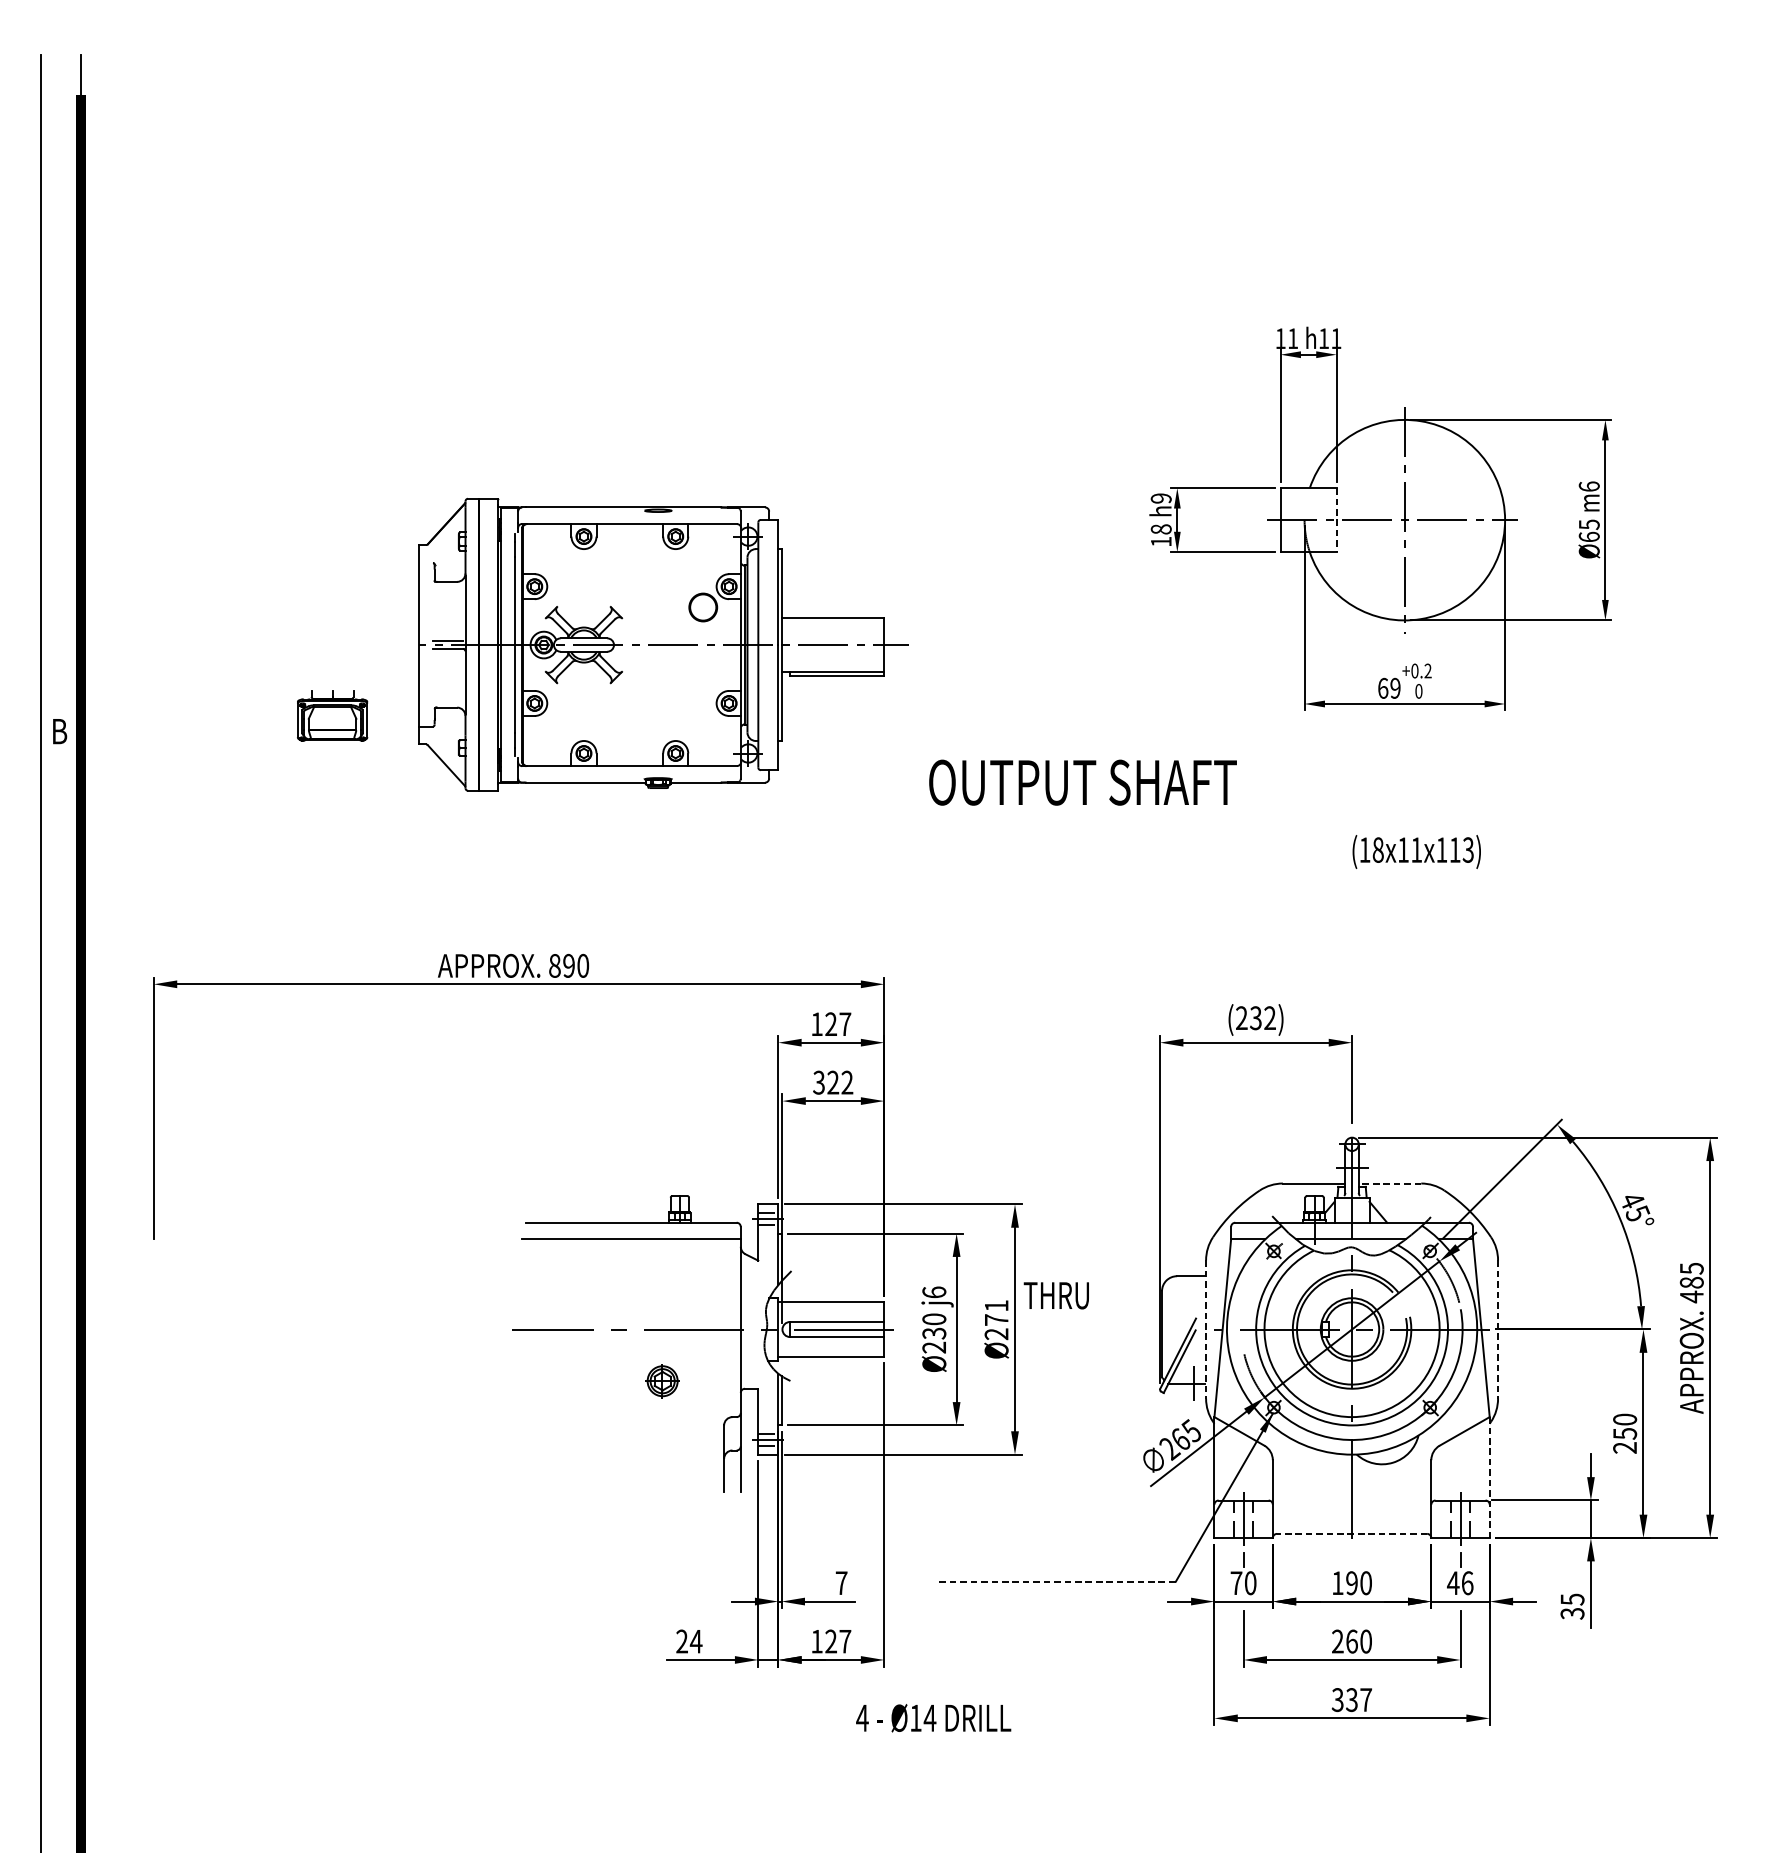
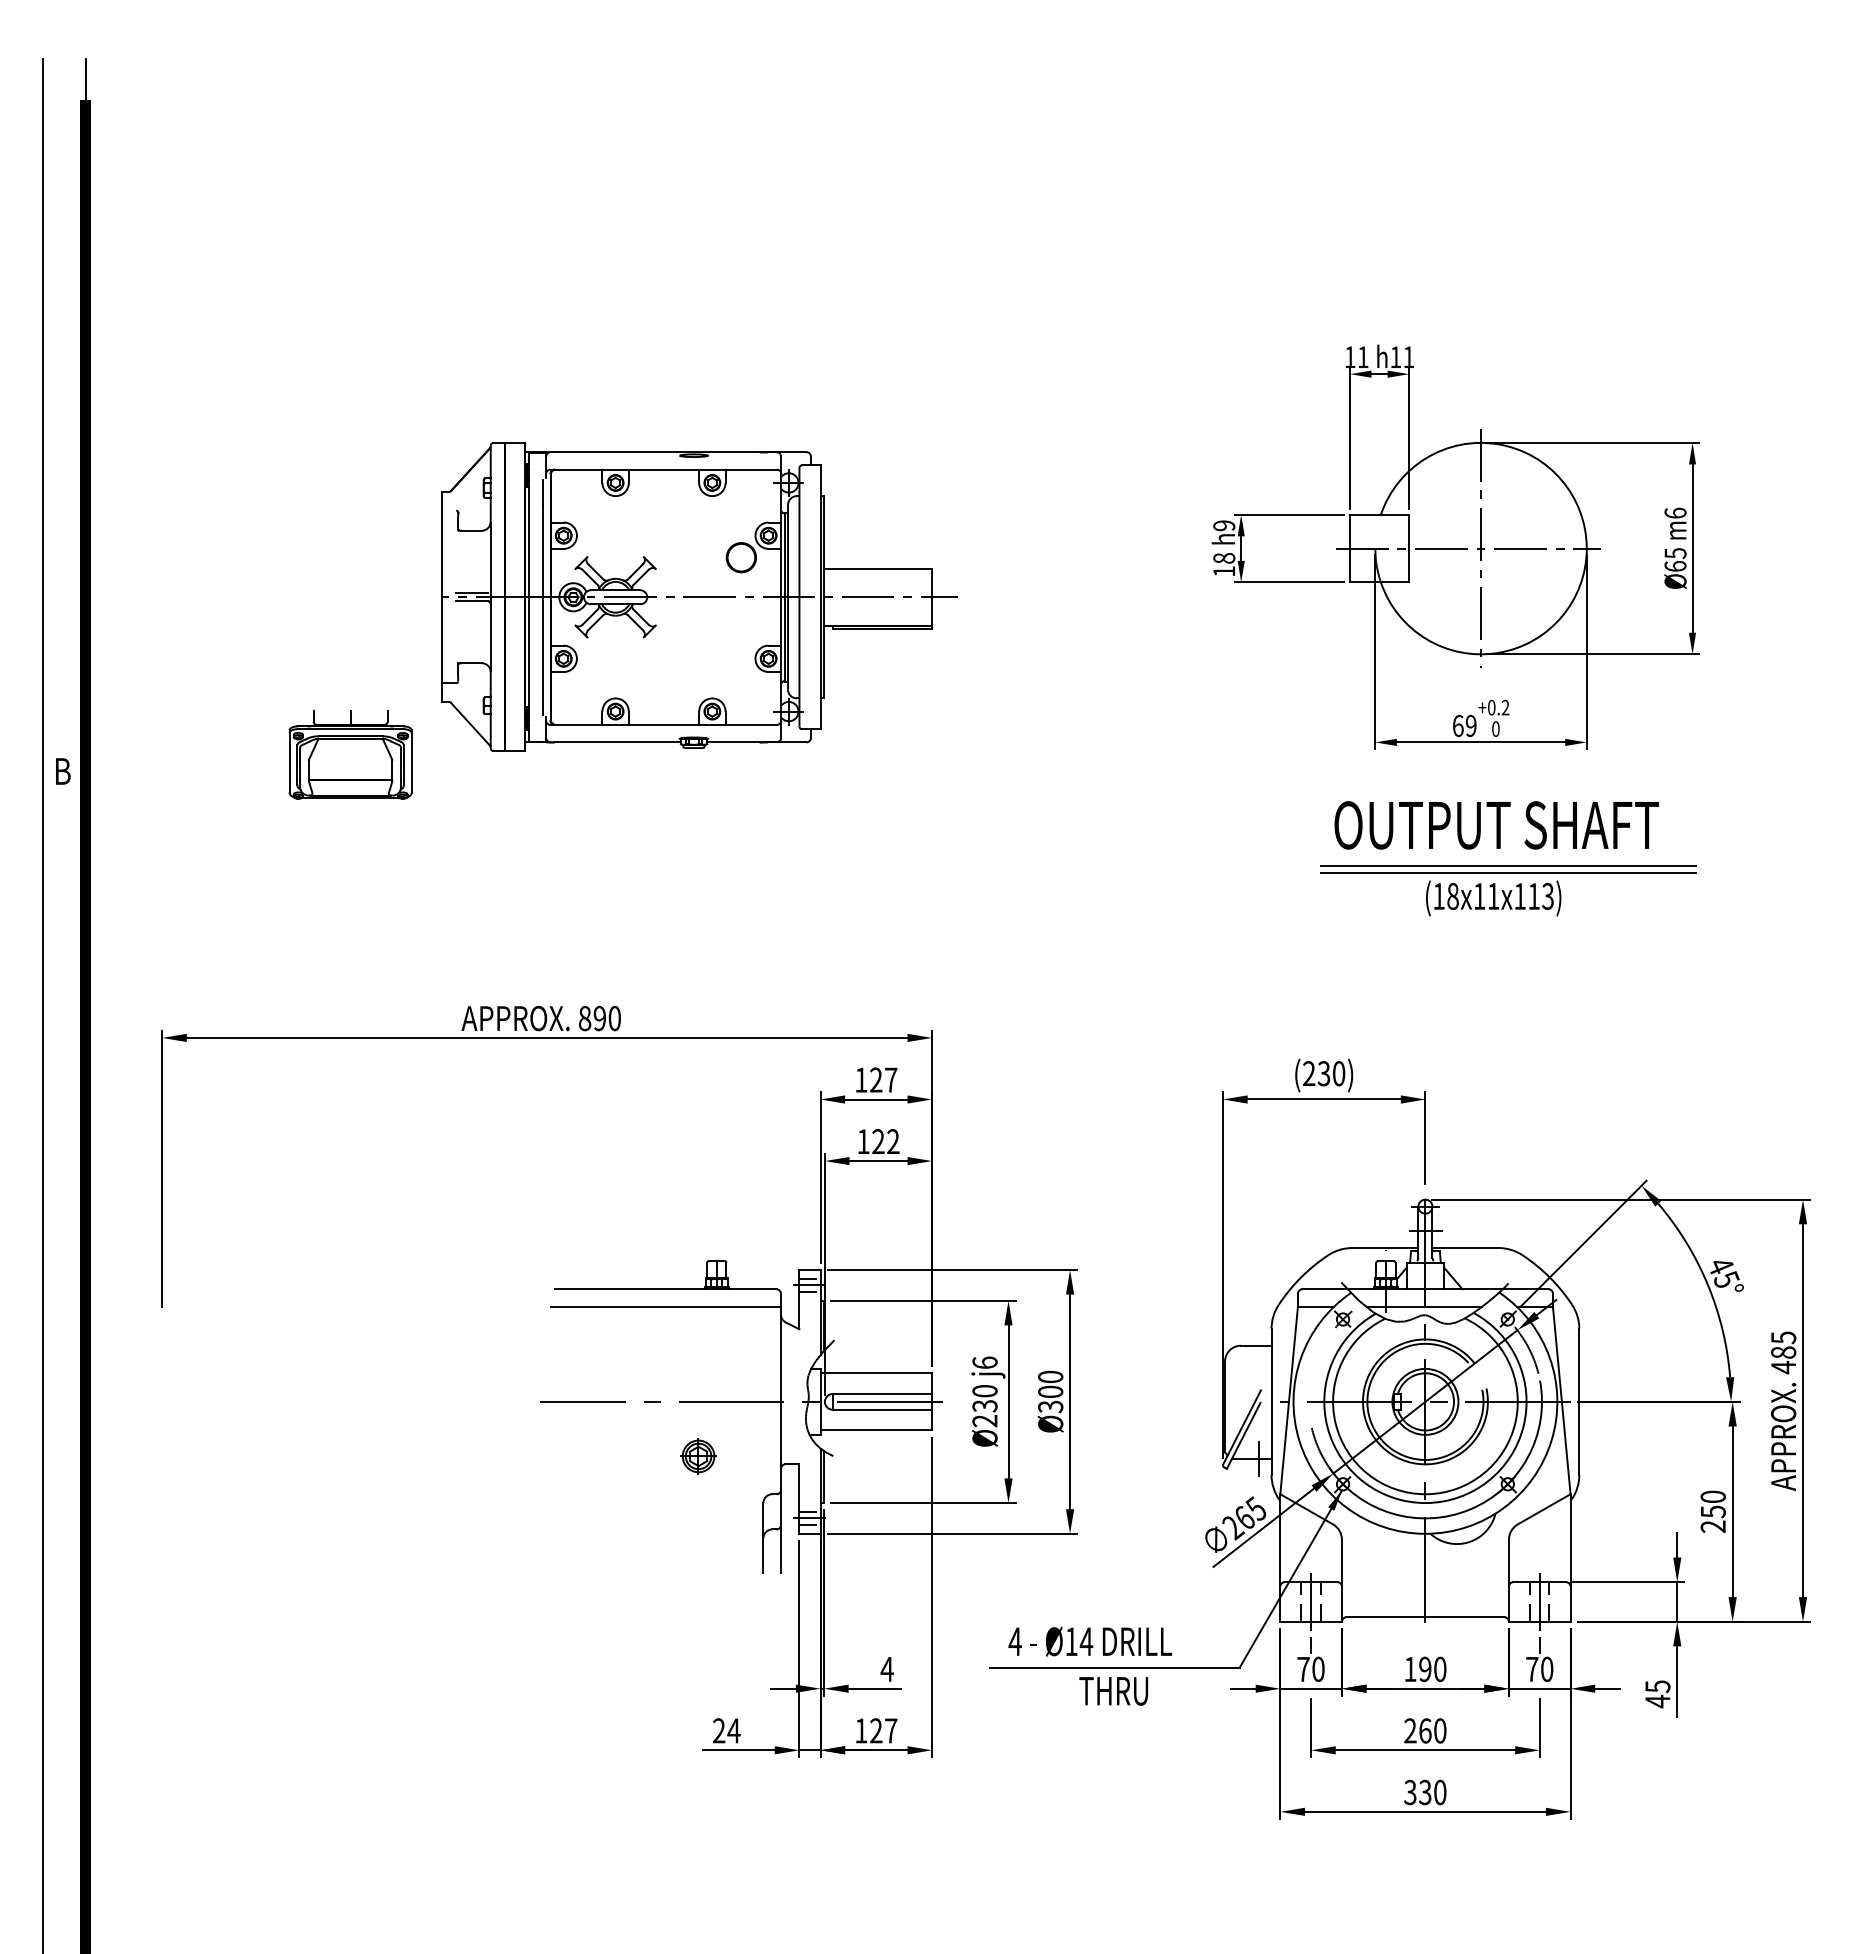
line: (1336, 520) -> (1409, 548), dashed -> solid
part: (663, 644) -> (699, 596), moved
part: (332, 715) -> (350, 754), size x1.67
text: (1082, 782) -> (1496, 825), moved
line: (1430, 821) -> (1508, 866), added
line: (1430, 827) -> (1508, 872), added
text: (1269, 1018) -> (1338, 1073), (232) -> (230)
text: (819, 1082) -> (863, 1141), 322 -> 122
line: (1390, 1183) -> (1465, 1247), dashed -> solid
text: (1056, 1295) -> (1113, 1691), moved
text: (996, 1319) -> (1050, 1391), Ø271 -> Ø300
line: (1206, 1329) -> (1271, 1401), dashed -> solid
line: (1498, 1329) -> (1579, 1401), dashed -> solid
line: (1489, 1478) -> (1570, 1558), dashed -> solid
line: (1351, 1534) -> (1424, 1617), dashed -> solid
line: (1058, 1581) -> (1115, 1667), dashed -> solid
text: (1460, 1582) -> (1539, 1668), 46 -> 70
text: (840, 1583) -> (886, 1669), 7 -> 4
text: (1572, 1613) -> (1657, 1701), 35 -> 45
text: (1366, 1700) -> (1440, 1792), 337 -> 330
text: (932, 1718) -> (1089, 1641), moved

